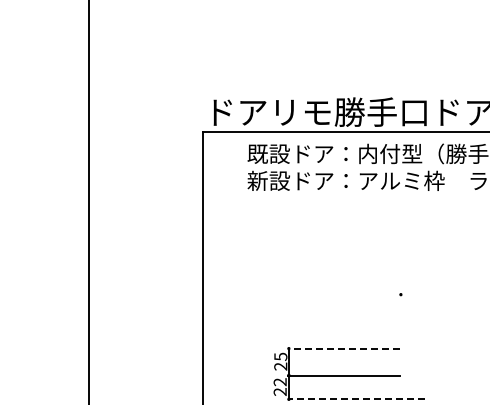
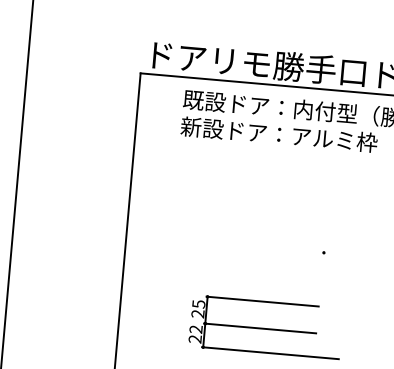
line: (343, 348) -> (262, 301), dashed -> solid
line: (356, 399) -> (270, 353), dashed -> solid

